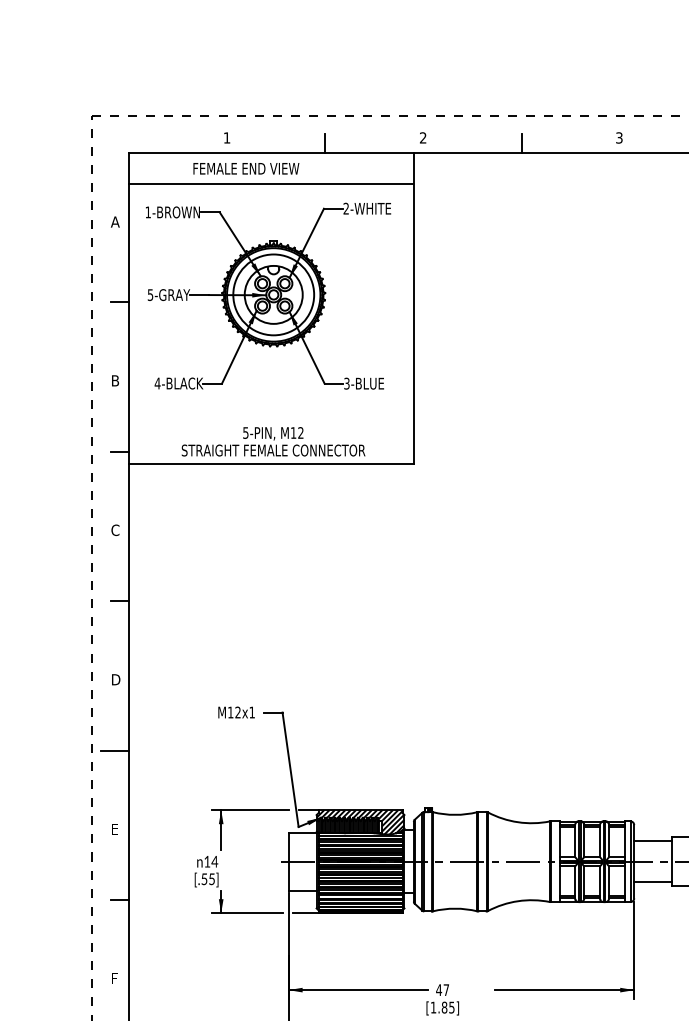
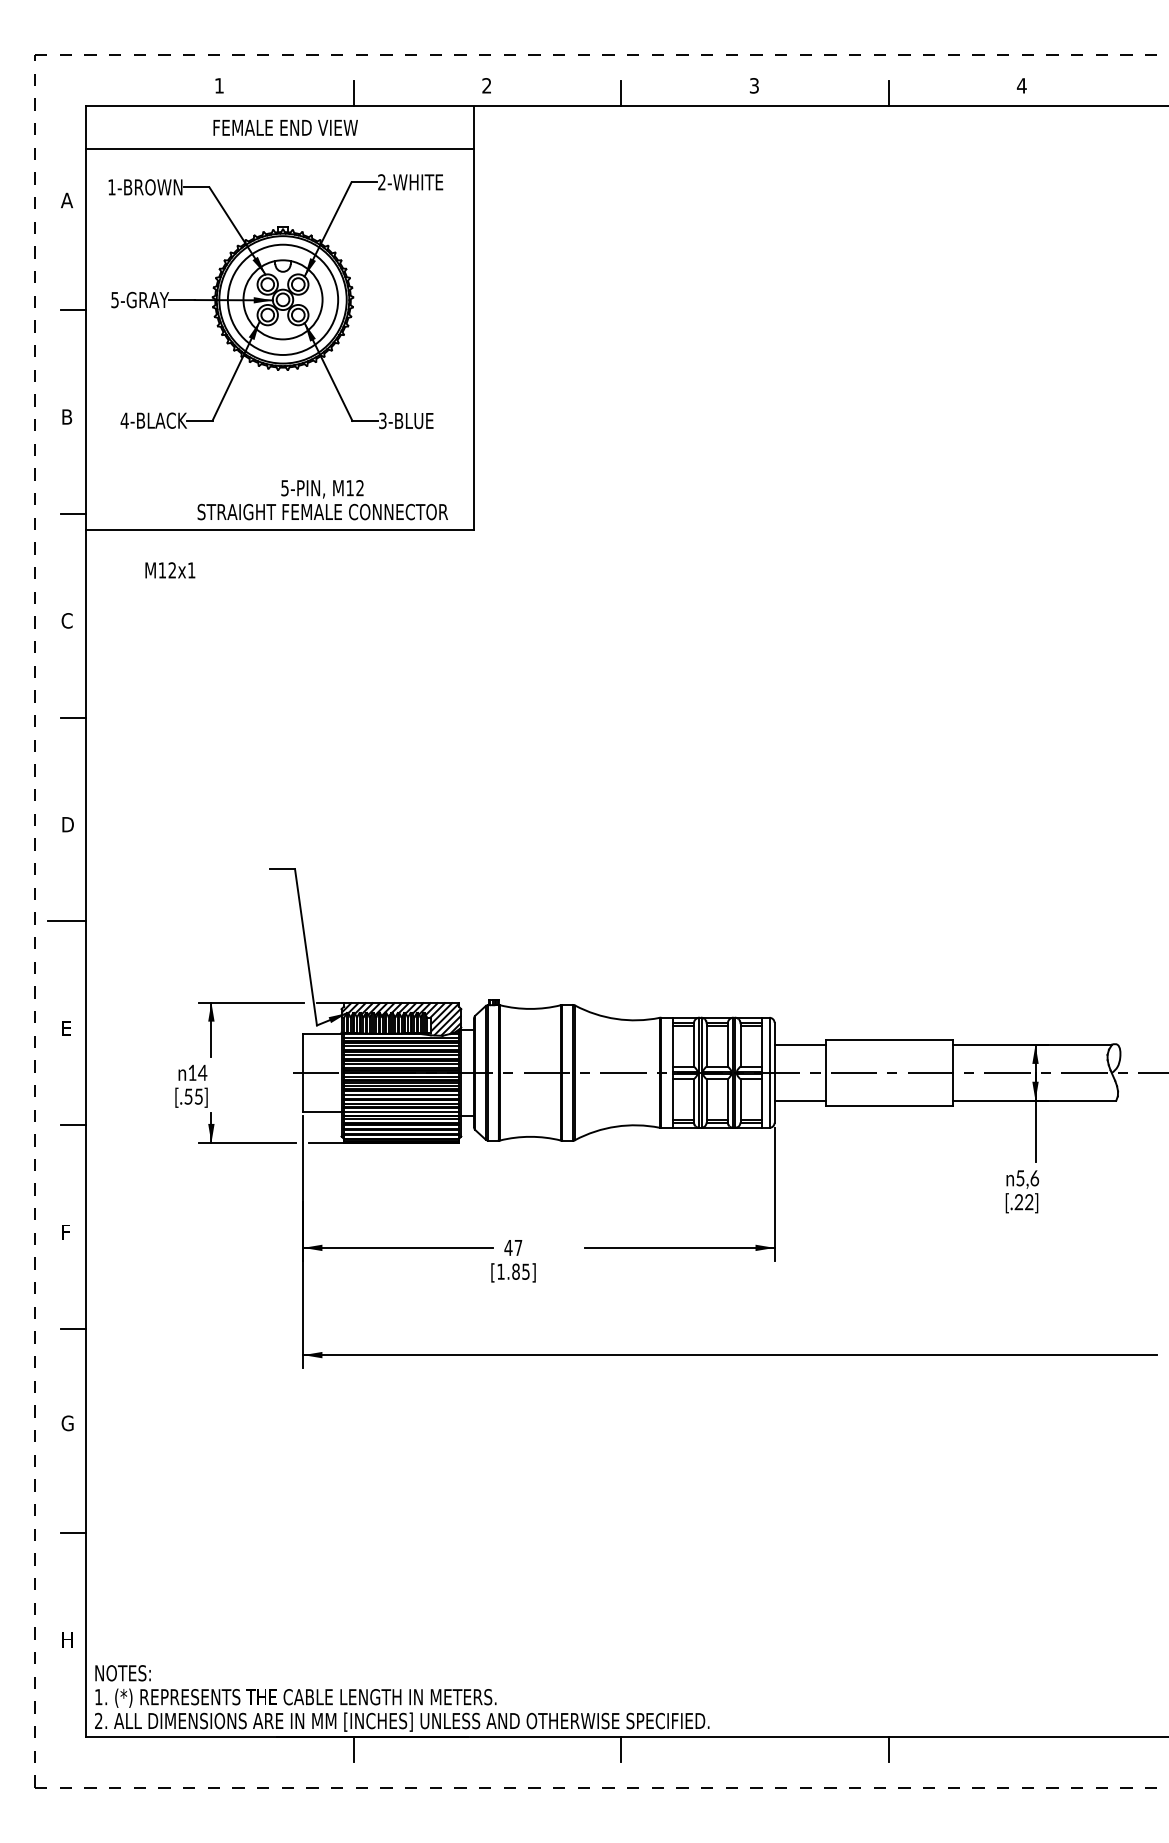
text: (246, 168) -> (285, 127), moved
text: (273, 442) -> (322, 500), moved
text: (236, 712) -> (170, 570), moved

